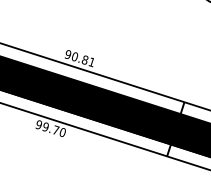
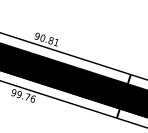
text: (63, 132) -> (33, 98), 99.70 -> 99.76

